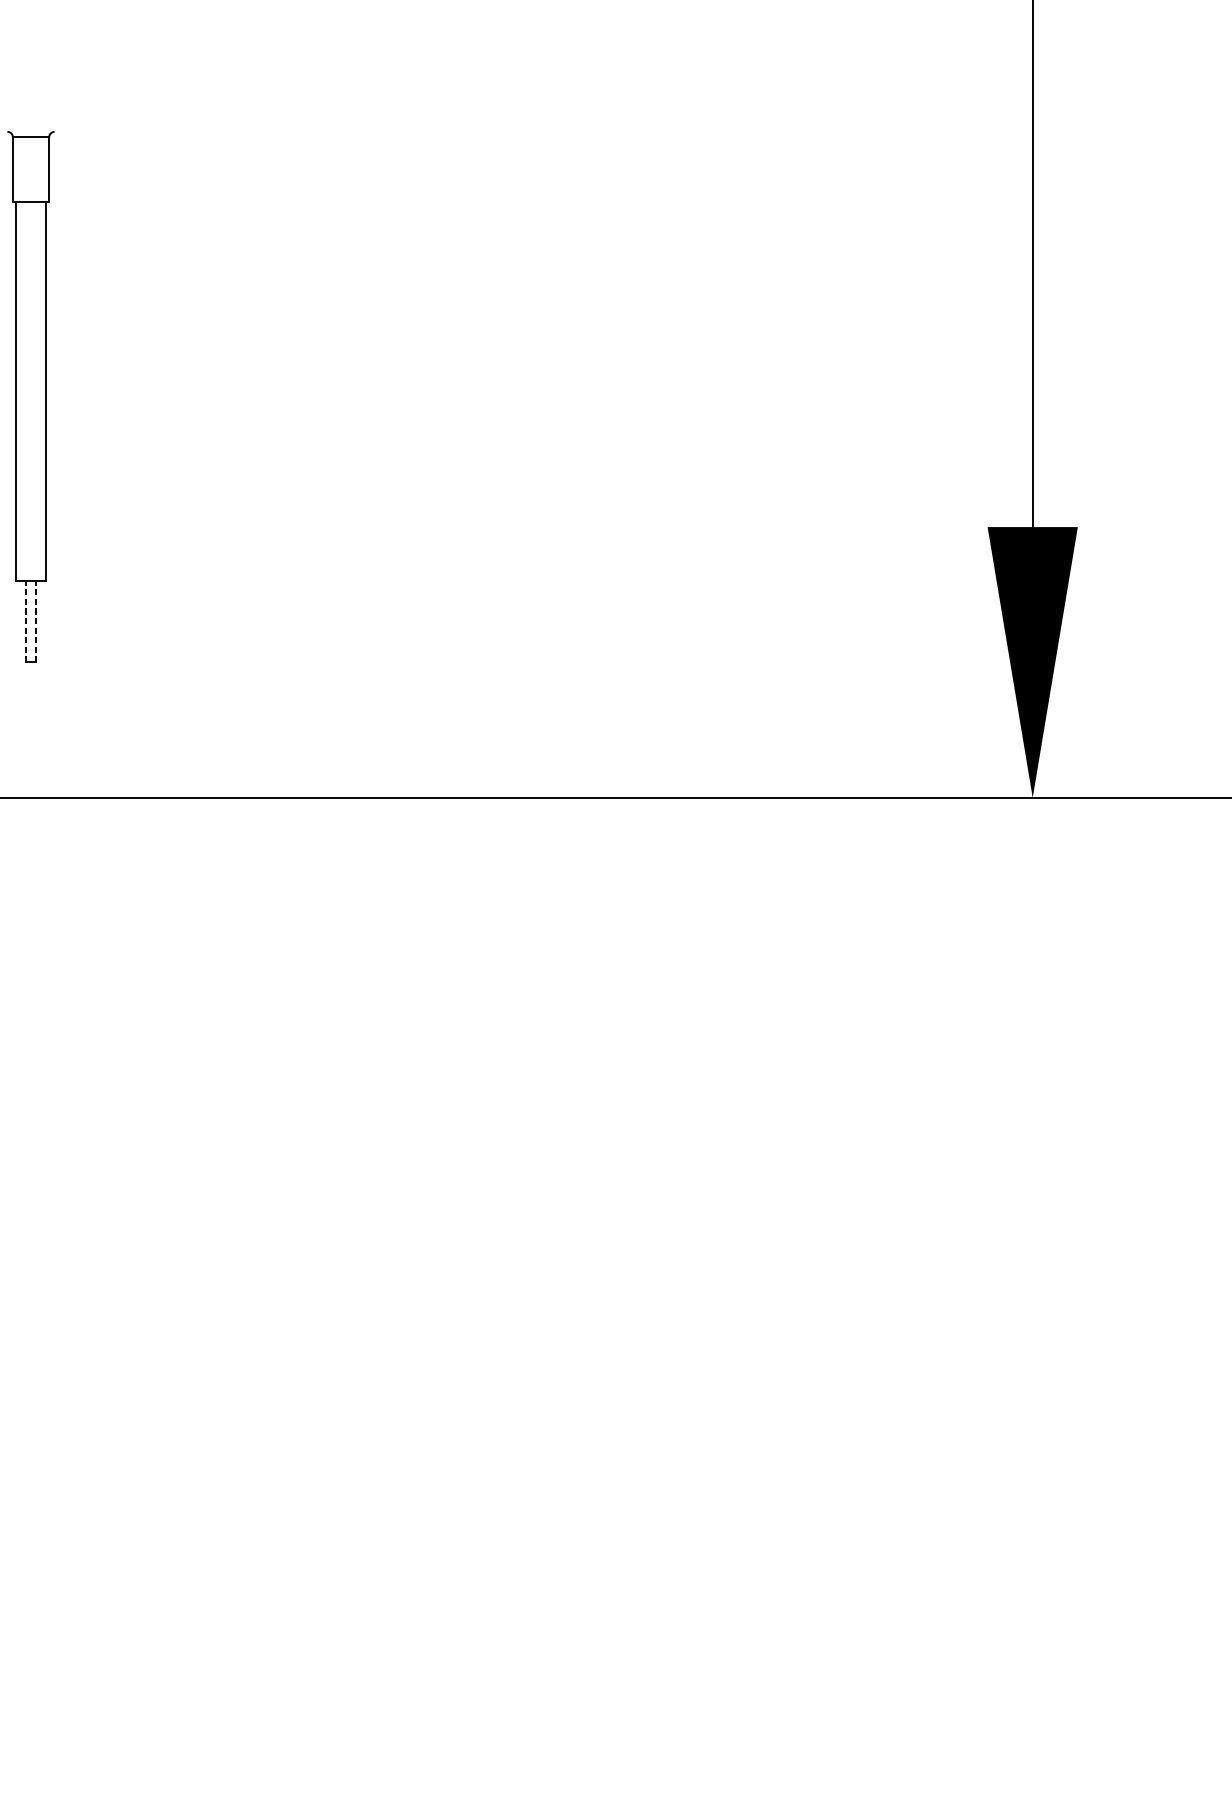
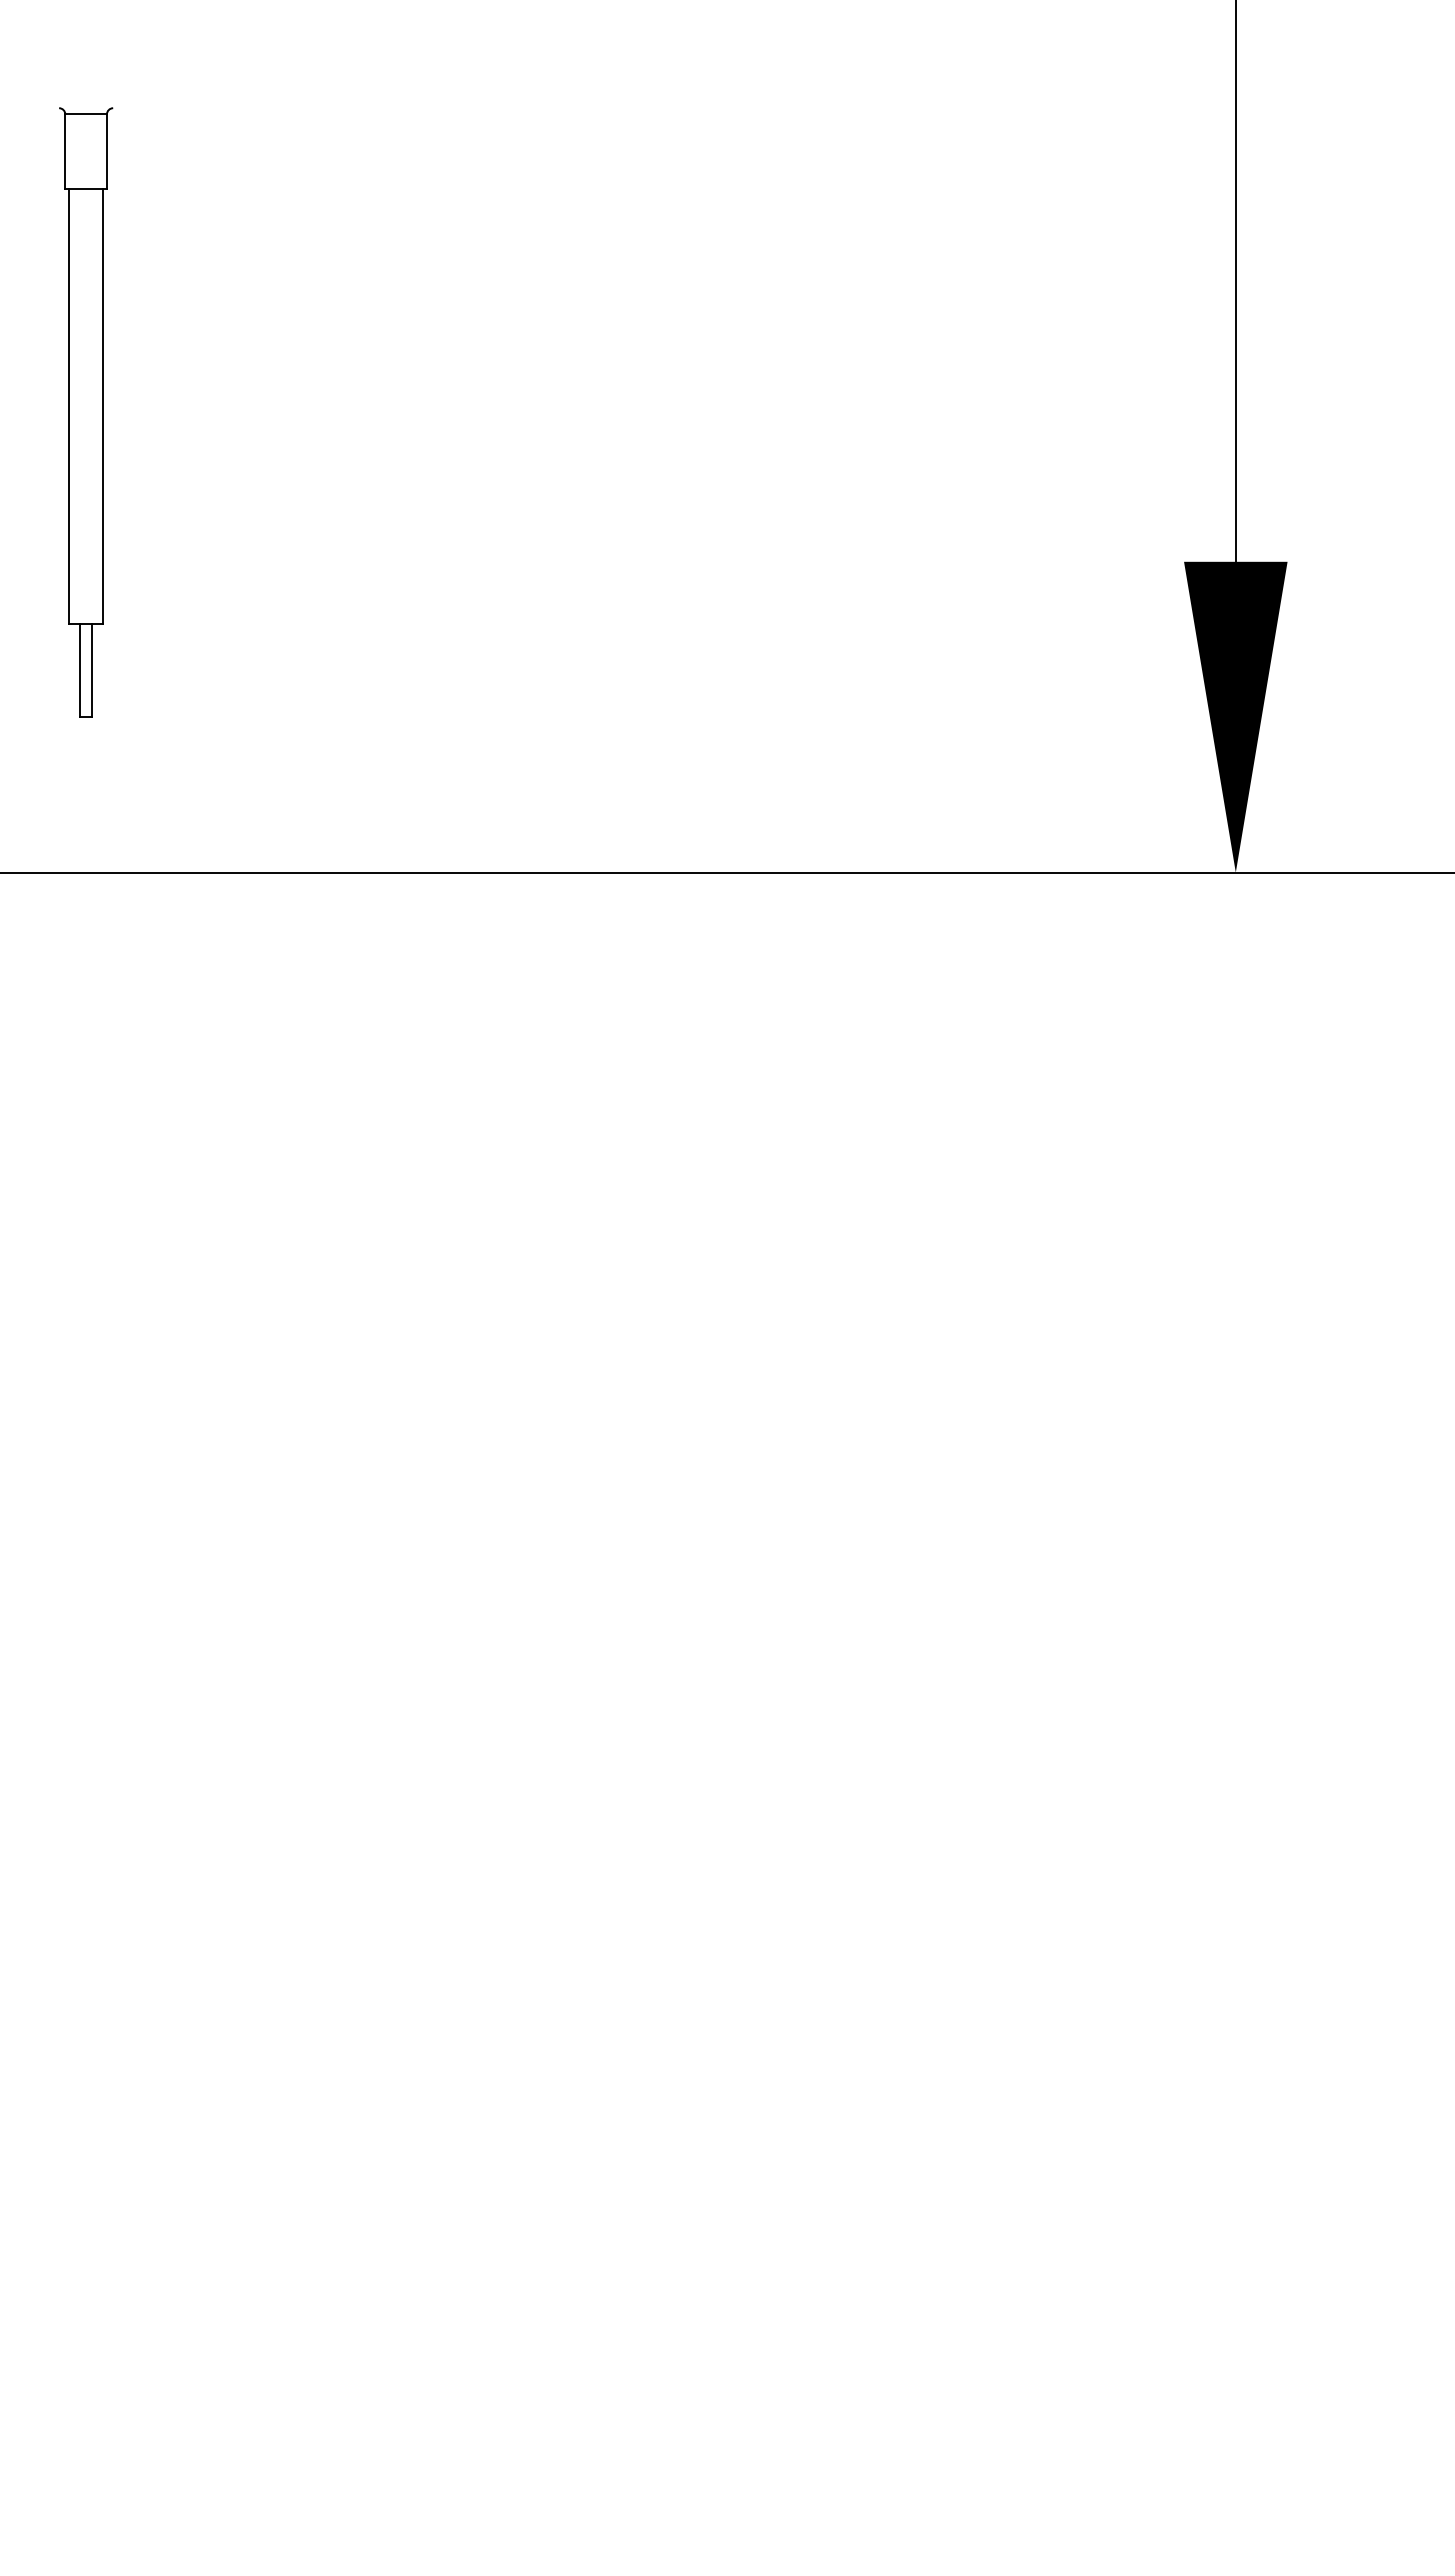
line: (25, 621) -> (79, 670), dashed -> solid
line: (36, 621) -> (92, 670), dashed -> solid

